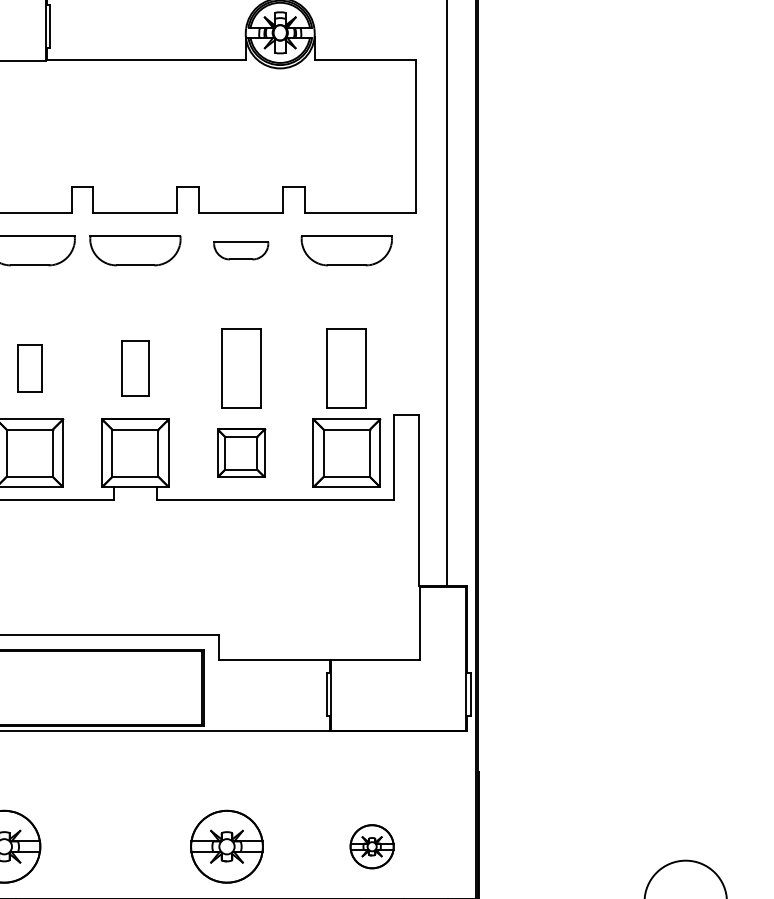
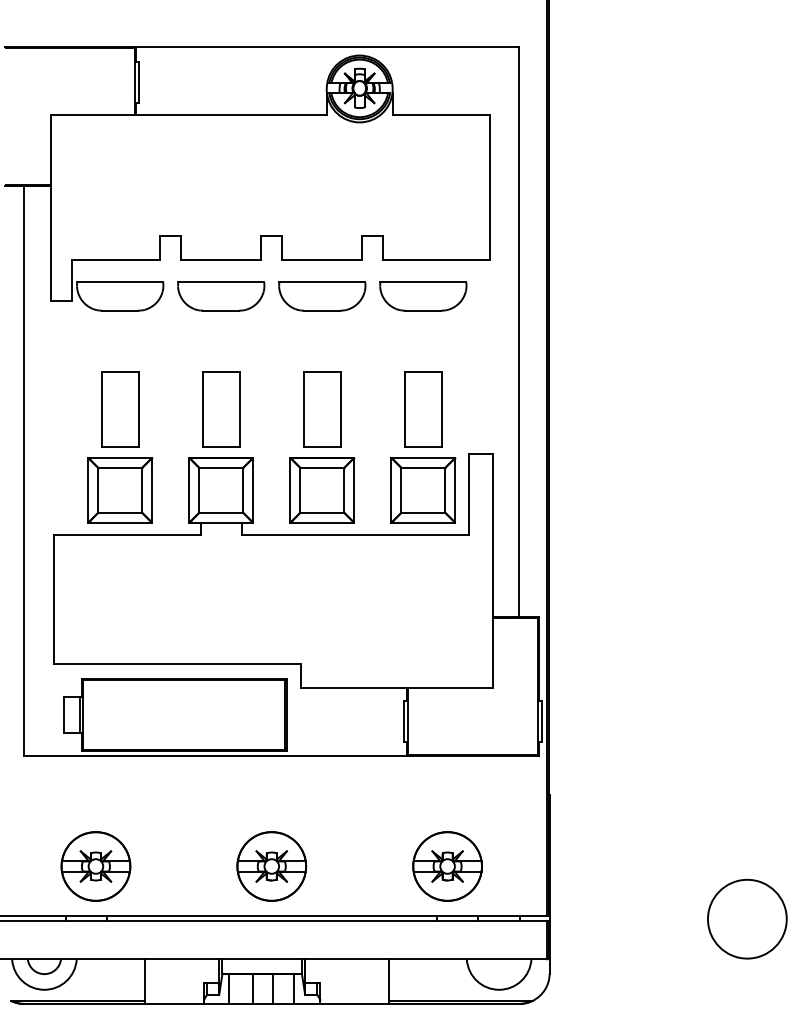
part: (241, 250) -> (322, 296), size x1.67
part: (30, 368) -> (120, 409), size x1.67
part: (135, 368) -> (221, 409), size x1.43
part: (241, 453) -> (322, 490), size x1.43
part: (226, 846) -> (271, 866), moved
part: (372, 846) -> (447, 866), size x1.67

